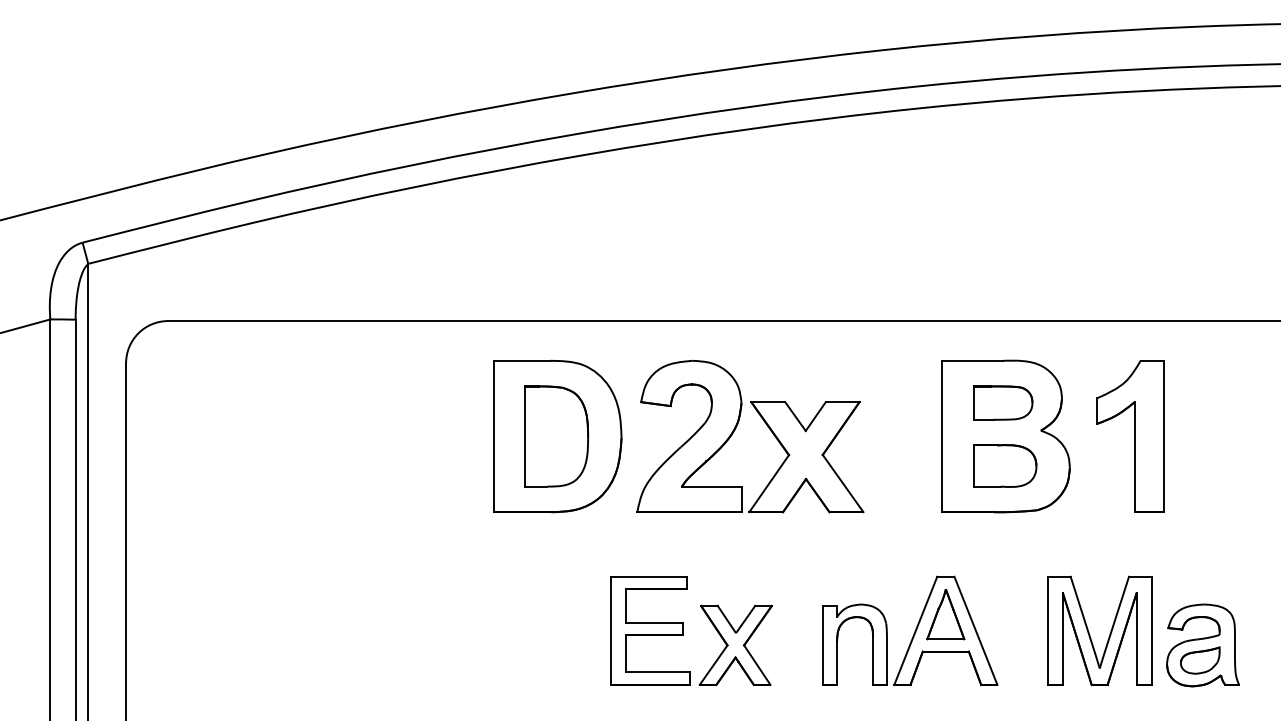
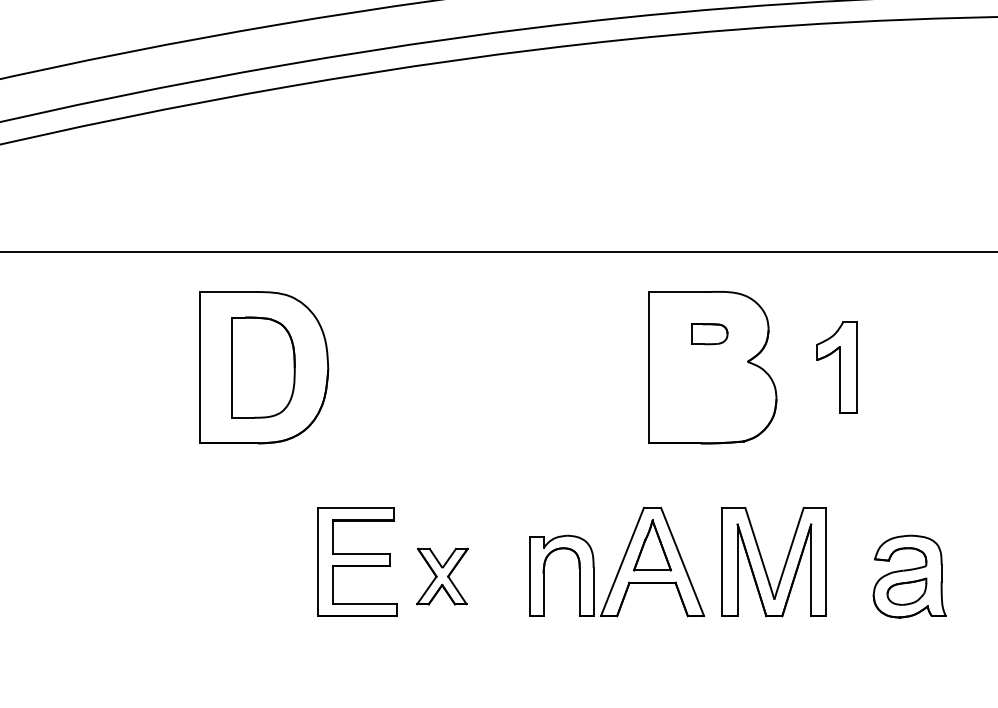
part: (1003, 402) -> (710, 333), size x0.6
part: (736, 428) -> (443, 359), removed
part: (1130, 436) -> (837, 367), size x0.6
part: (1005, 465) -> (712, 396), removed
part: (1089, 631) -> (764, 562), moved
part: (735, 645) -> (442, 576), size x0.7

